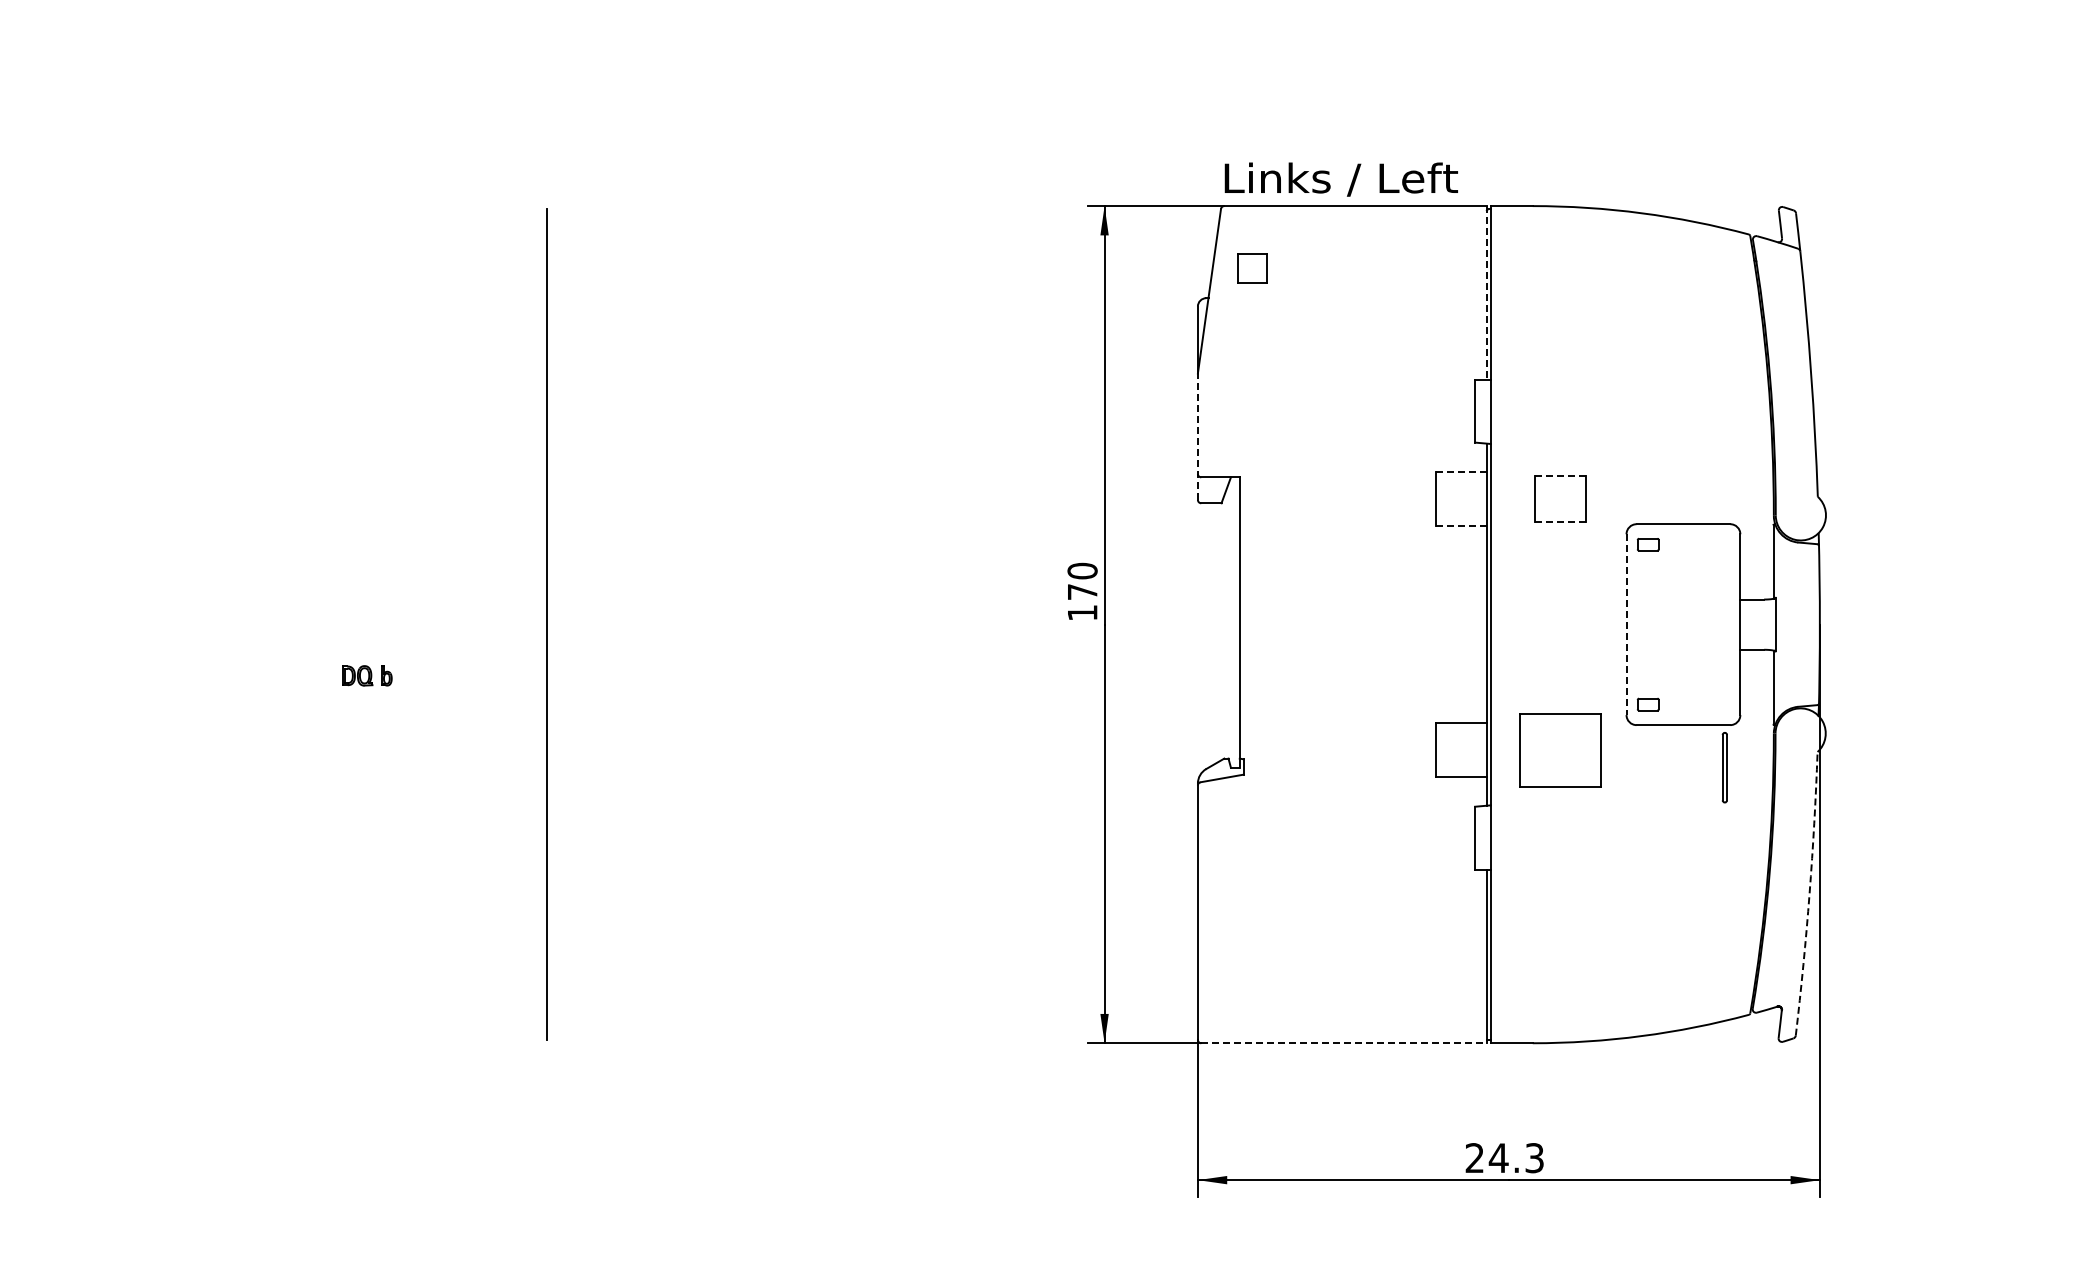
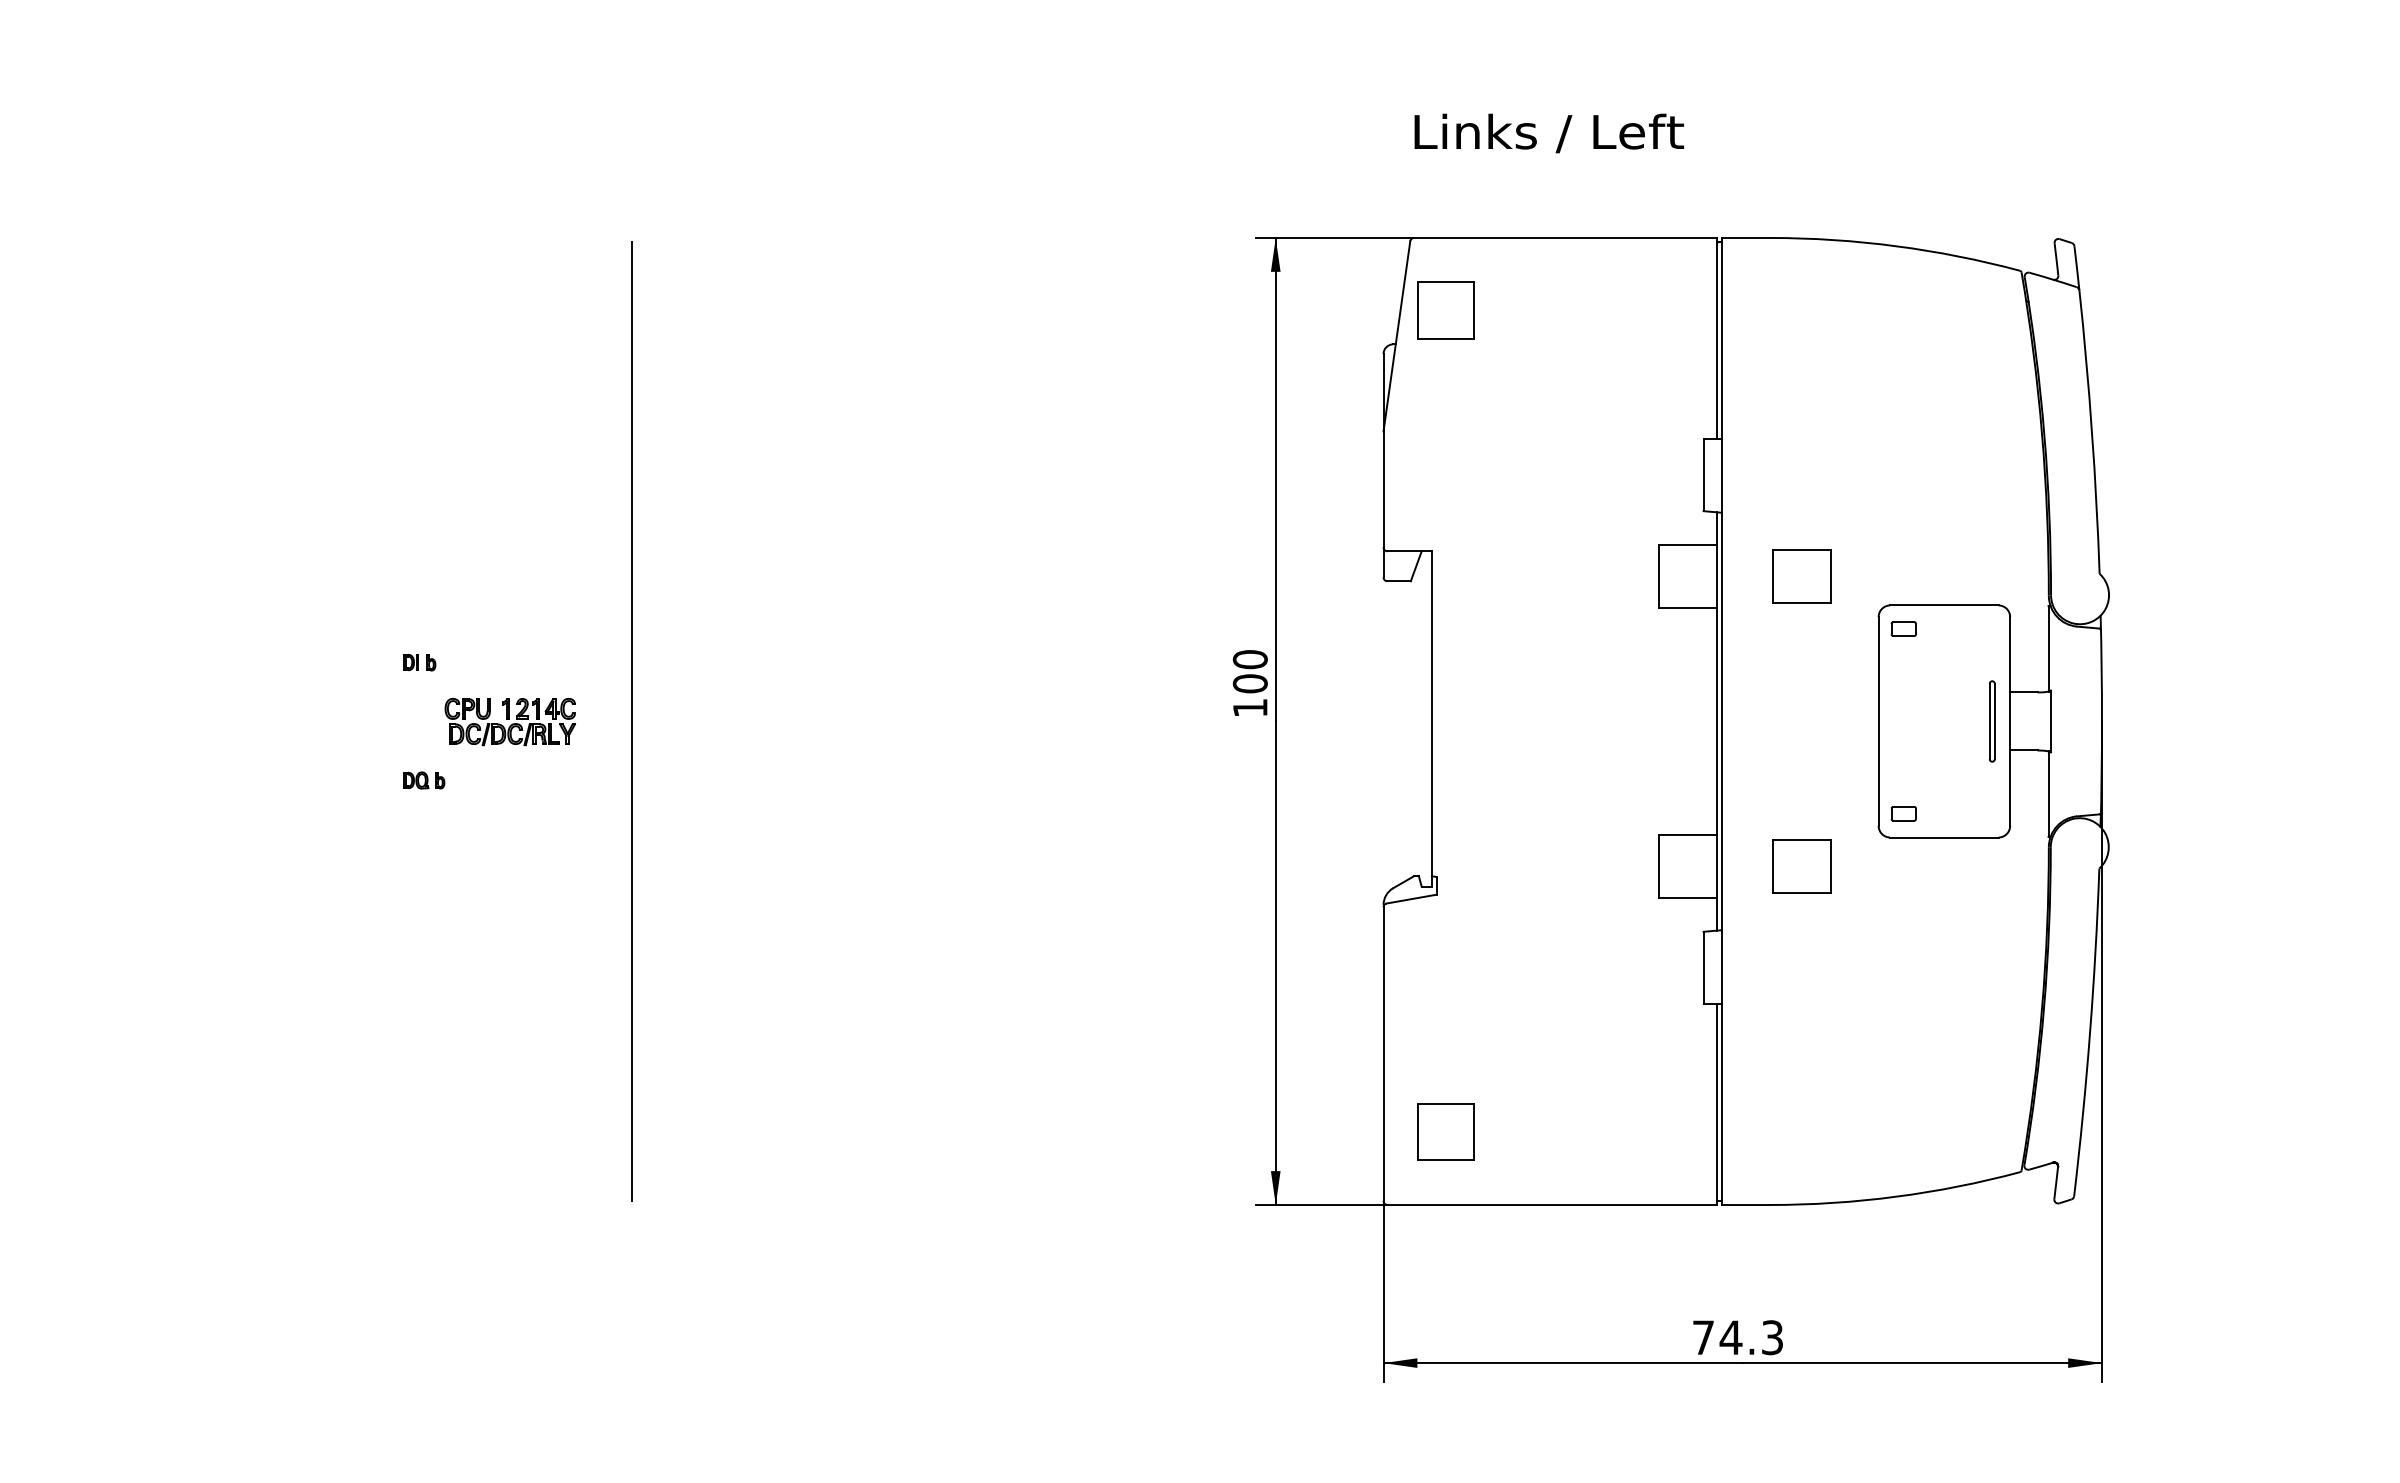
text: (1340, 179) -> (1548, 133), moved
part: (1252, 268) -> (1446, 310), size x1.67
line: (1486, 292) -> (1716, 337), dashed -> solid
line: (1197, 436) -> (1383, 504), dashed -> solid
line: (1461, 471) -> (1688, 544), dashed -> solid
line: (1559, 476) -> (1801, 550), dashed -> solid
line: (1560, 522) -> (1802, 603), dashed -> solid
line: (1461, 526) -> (1688, 608), dashed -> solid
part: (363, 573) -> (419, 662), added
text: (1082, 591) -> (1250, 683), 170 -> 100
part: (441, 625) -> (509, 722), added
line: (1626, 625) -> (1878, 722), dashed -> solid
part: (367, 675) -> (424, 780), size x0.71
part: (1560, 749) -> (1802, 865), size x0.62
part: (1724, 767) -> (1991, 721), moved
arc: (1809, 894) -> (2090, 1033), dashed -> solid
part: (1252, 980) -> (1446, 1132), added
line: (1343, 1043) -> (1551, 1205), dashed -> solid
text: (1474, 1157) -> (1703, 1336), 24.3 -> 74.3

